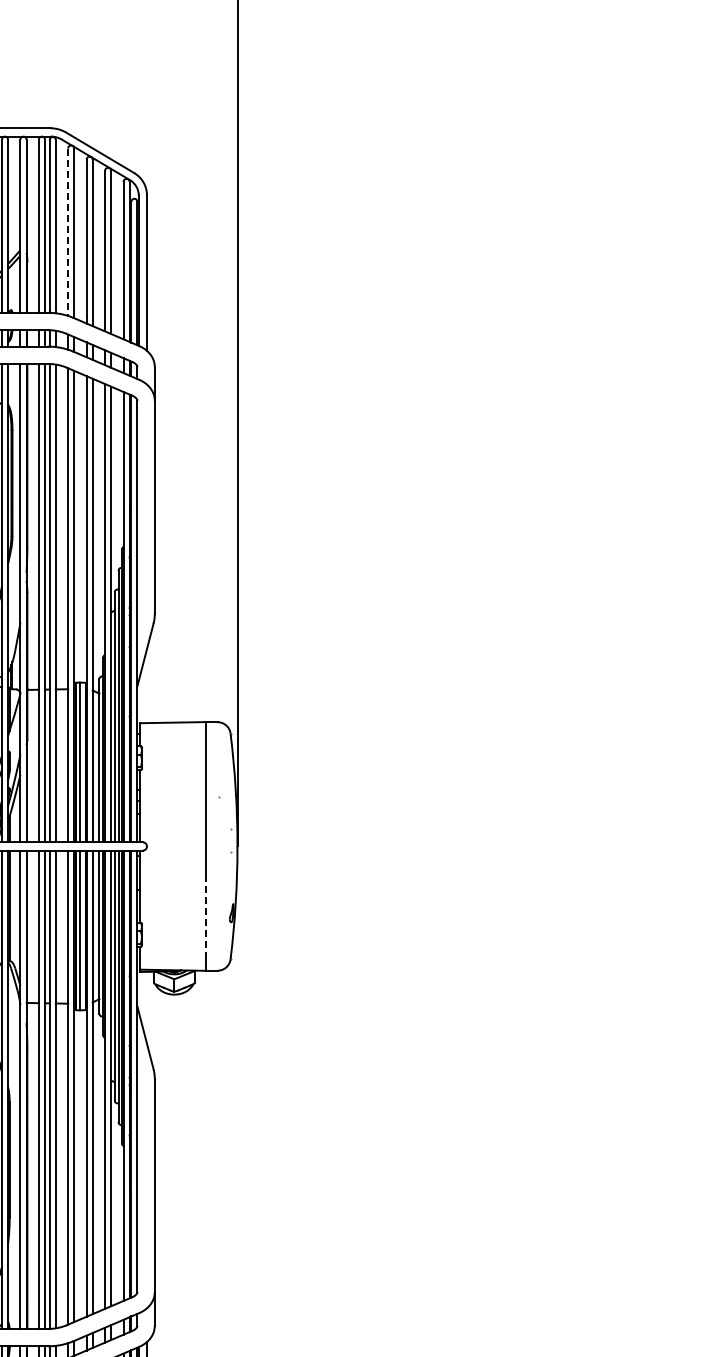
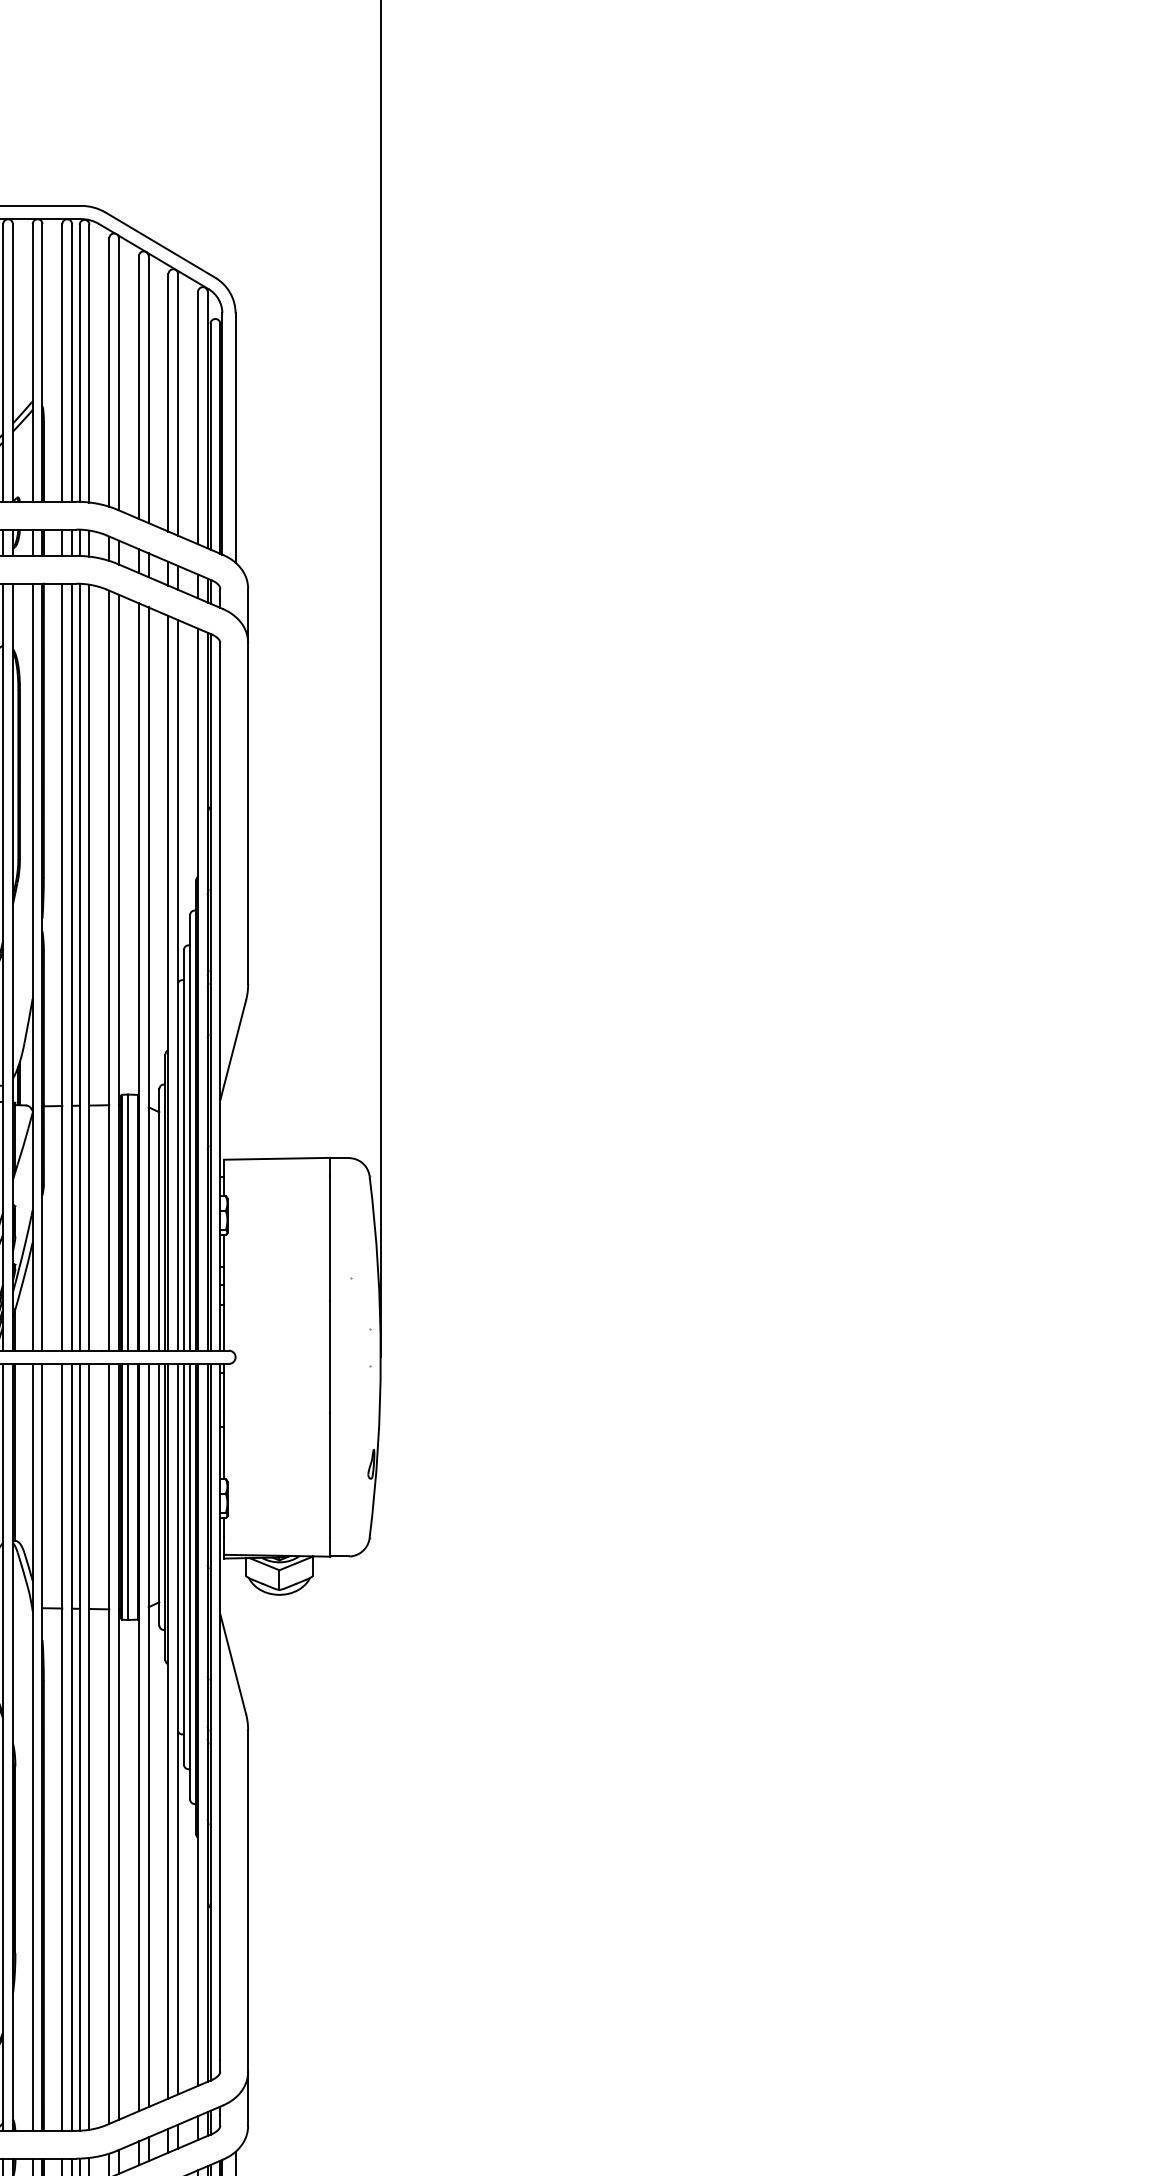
line: (68, 232) -> (109, 372), dashed -> solid
line: (206, 920) -> (331, 1475), dashed -> solid

